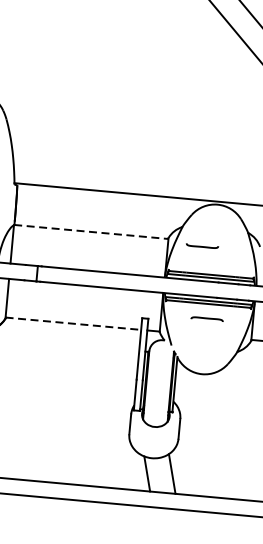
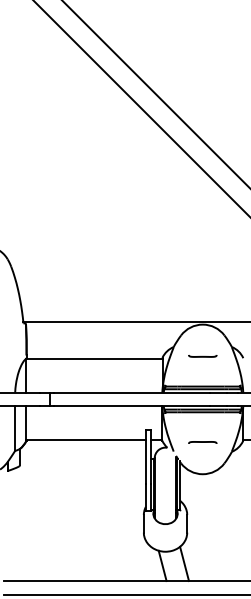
line: (91, 231) -> (94, 358), dashed -> solid
line: (202, 246) -> (202, 356), moved
line: (206, 318) -> (202, 442), moved
line: (73, 324) -> (86, 440), dashed -> solid

